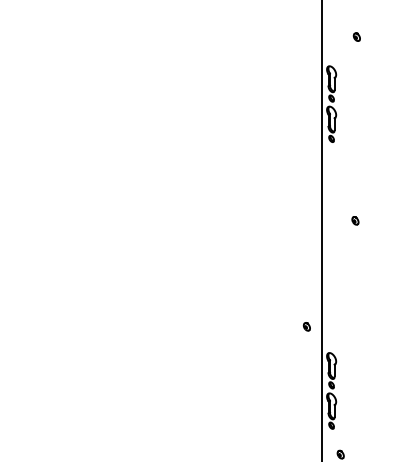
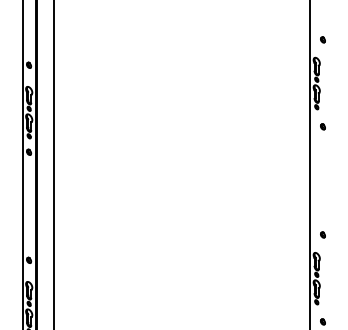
part: (356, 36) -> (322, 39), moved
part: (354, 220) -> (322, 126), moved
part: (306, 326) -> (322, 234), moved

